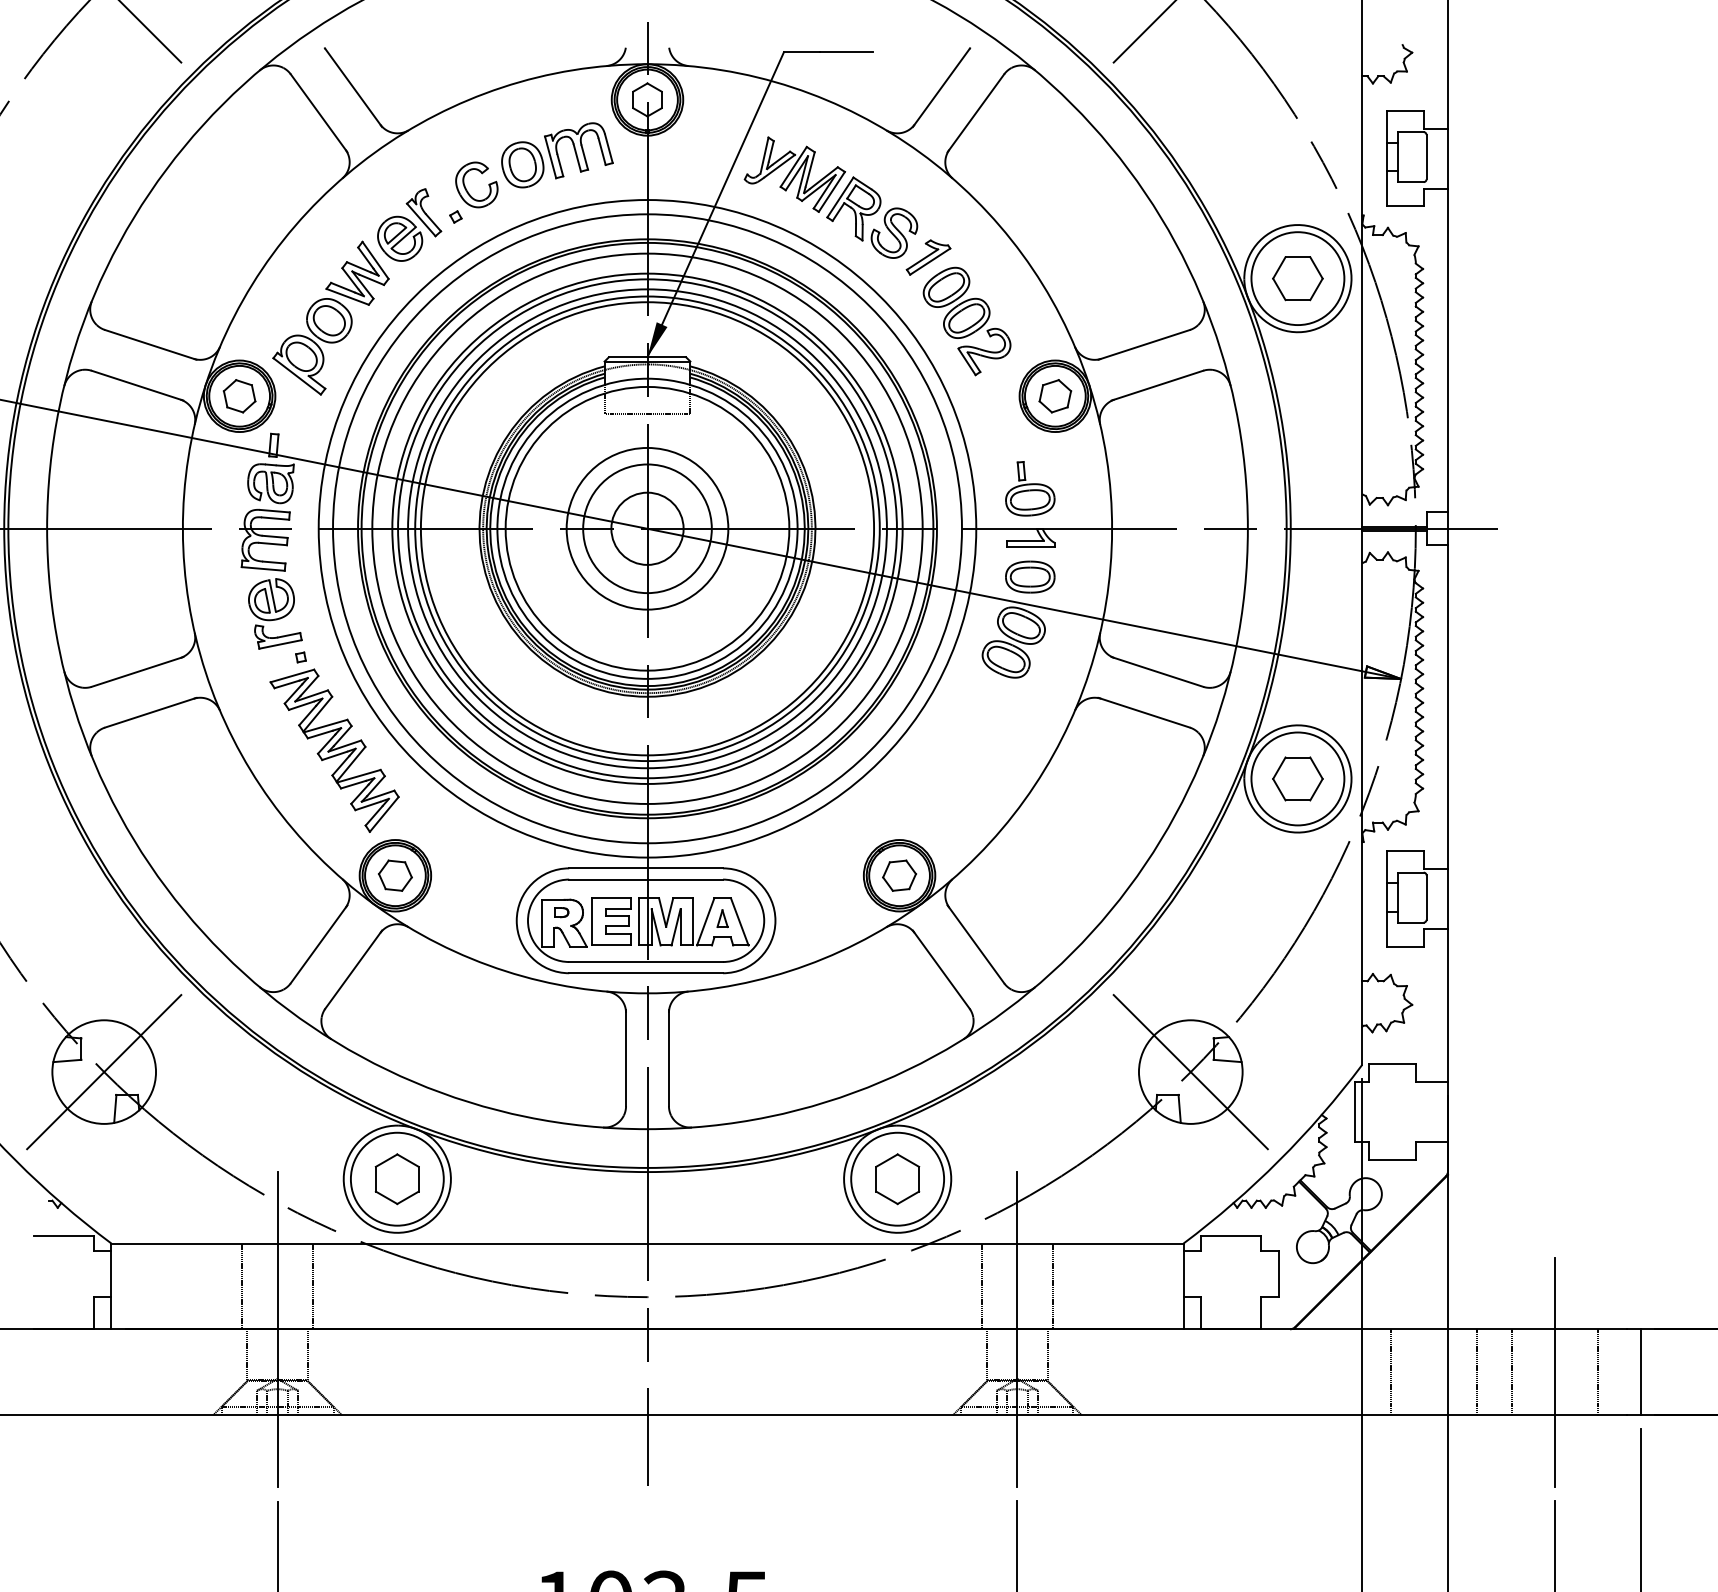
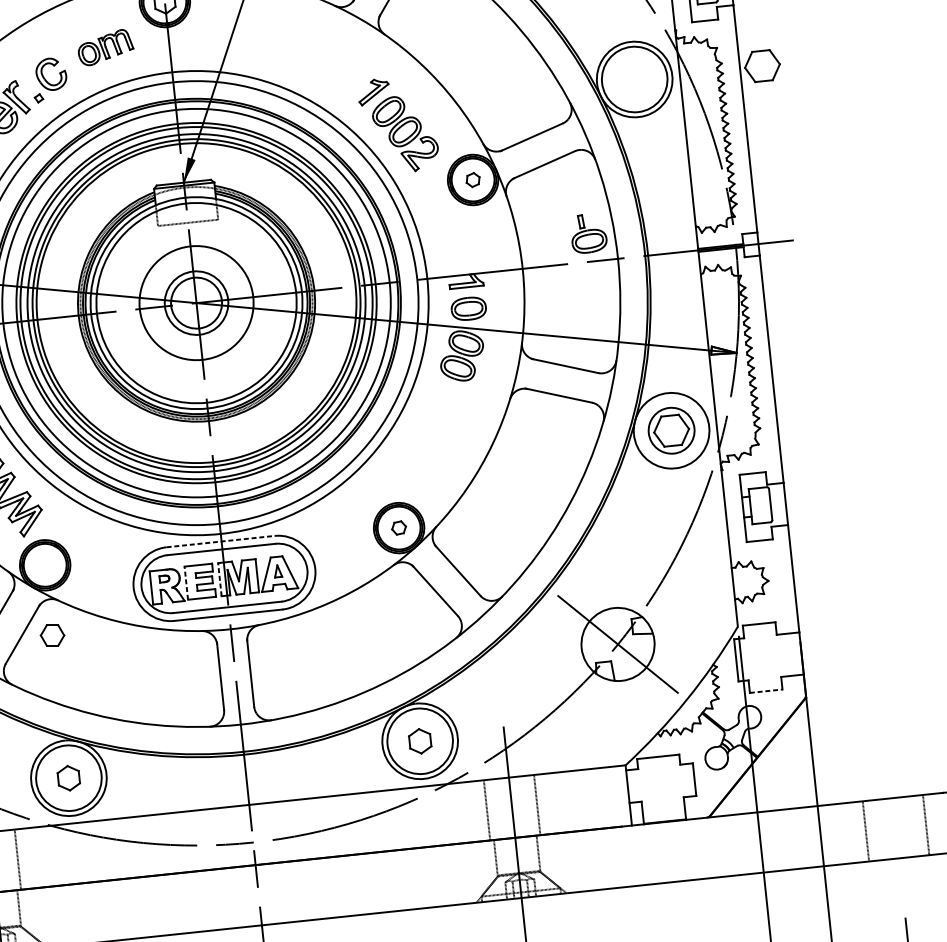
part: (557, 155) -> (105, 47), size x0.7
part: (830, 197) -> (300, 57), removed
part: (1297, 278) -> (762, 66), moved
part: (1055, 396) -> (473, 180), size x0.6
part: (1030, 488) -> (588, 233), moved
circle: (647, 528) -> (196, 302), size x0.7
circle: (1297, 778) -> (671, 430), size x0.7
line: (646, 868) -> (220, 541), solid -> dashed
part: (395, 875) -> (52, 635), moved
part: (899, 875) -> (399, 527), size x0.6
line: (591, 921) -> (186, 582), solid -> dashed
line: (639, 921) -> (219, 579), solid -> dashed
line: (1393, 1159) -> (766, 690), solid -> dashed
part: (396, 1179) -> (68, 778), size x0.7
part: (897, 1179) -> (420, 741), size x0.7
line: (1555, 1371) -> (896, 827), removed
line: (1390, 1372) -> (780, 840), removed
line: (1476, 1372) -> (840, 834), removed

